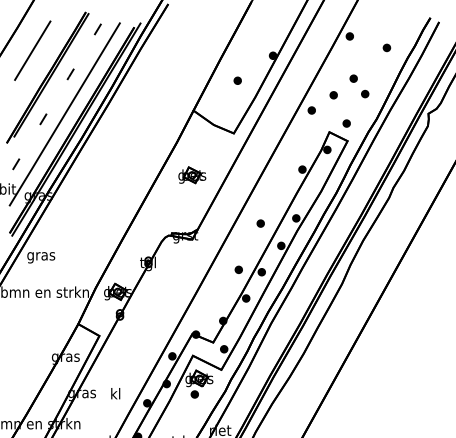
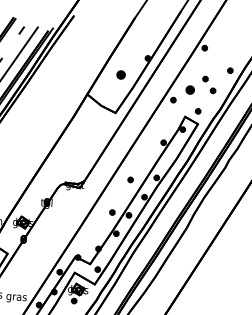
part: (386, 47) -> (230, 70), moved
part: (237, 80) -> (120, 74), size x1.6
part: (333, 95) -> (189, 90), size x1.6
part: (192, 175) -> (83, 141), removed
text: (115, 395) -> (16, 297), kl -> gras

